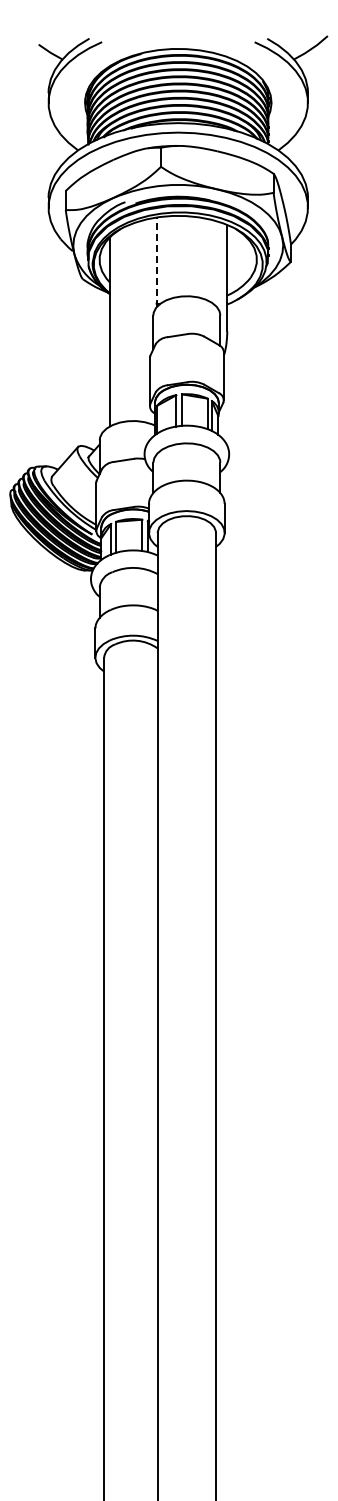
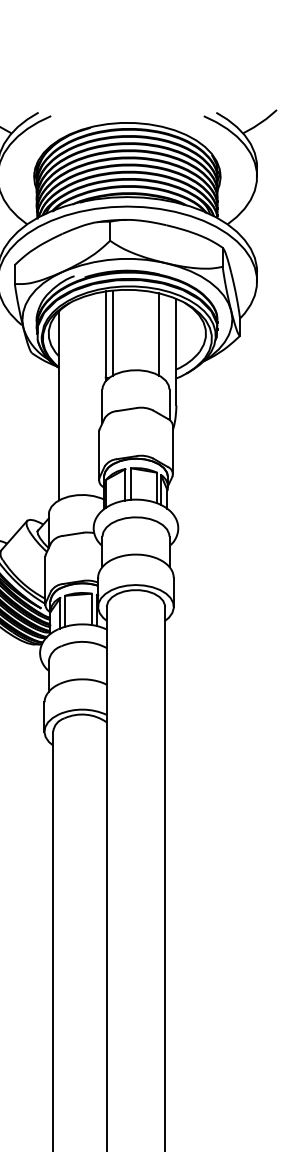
line: (163, 258) -> (112, 332), added
line: (210, 260) -> (159, 334), added
line: (156, 262) -> (105, 336), dashed -> solid

